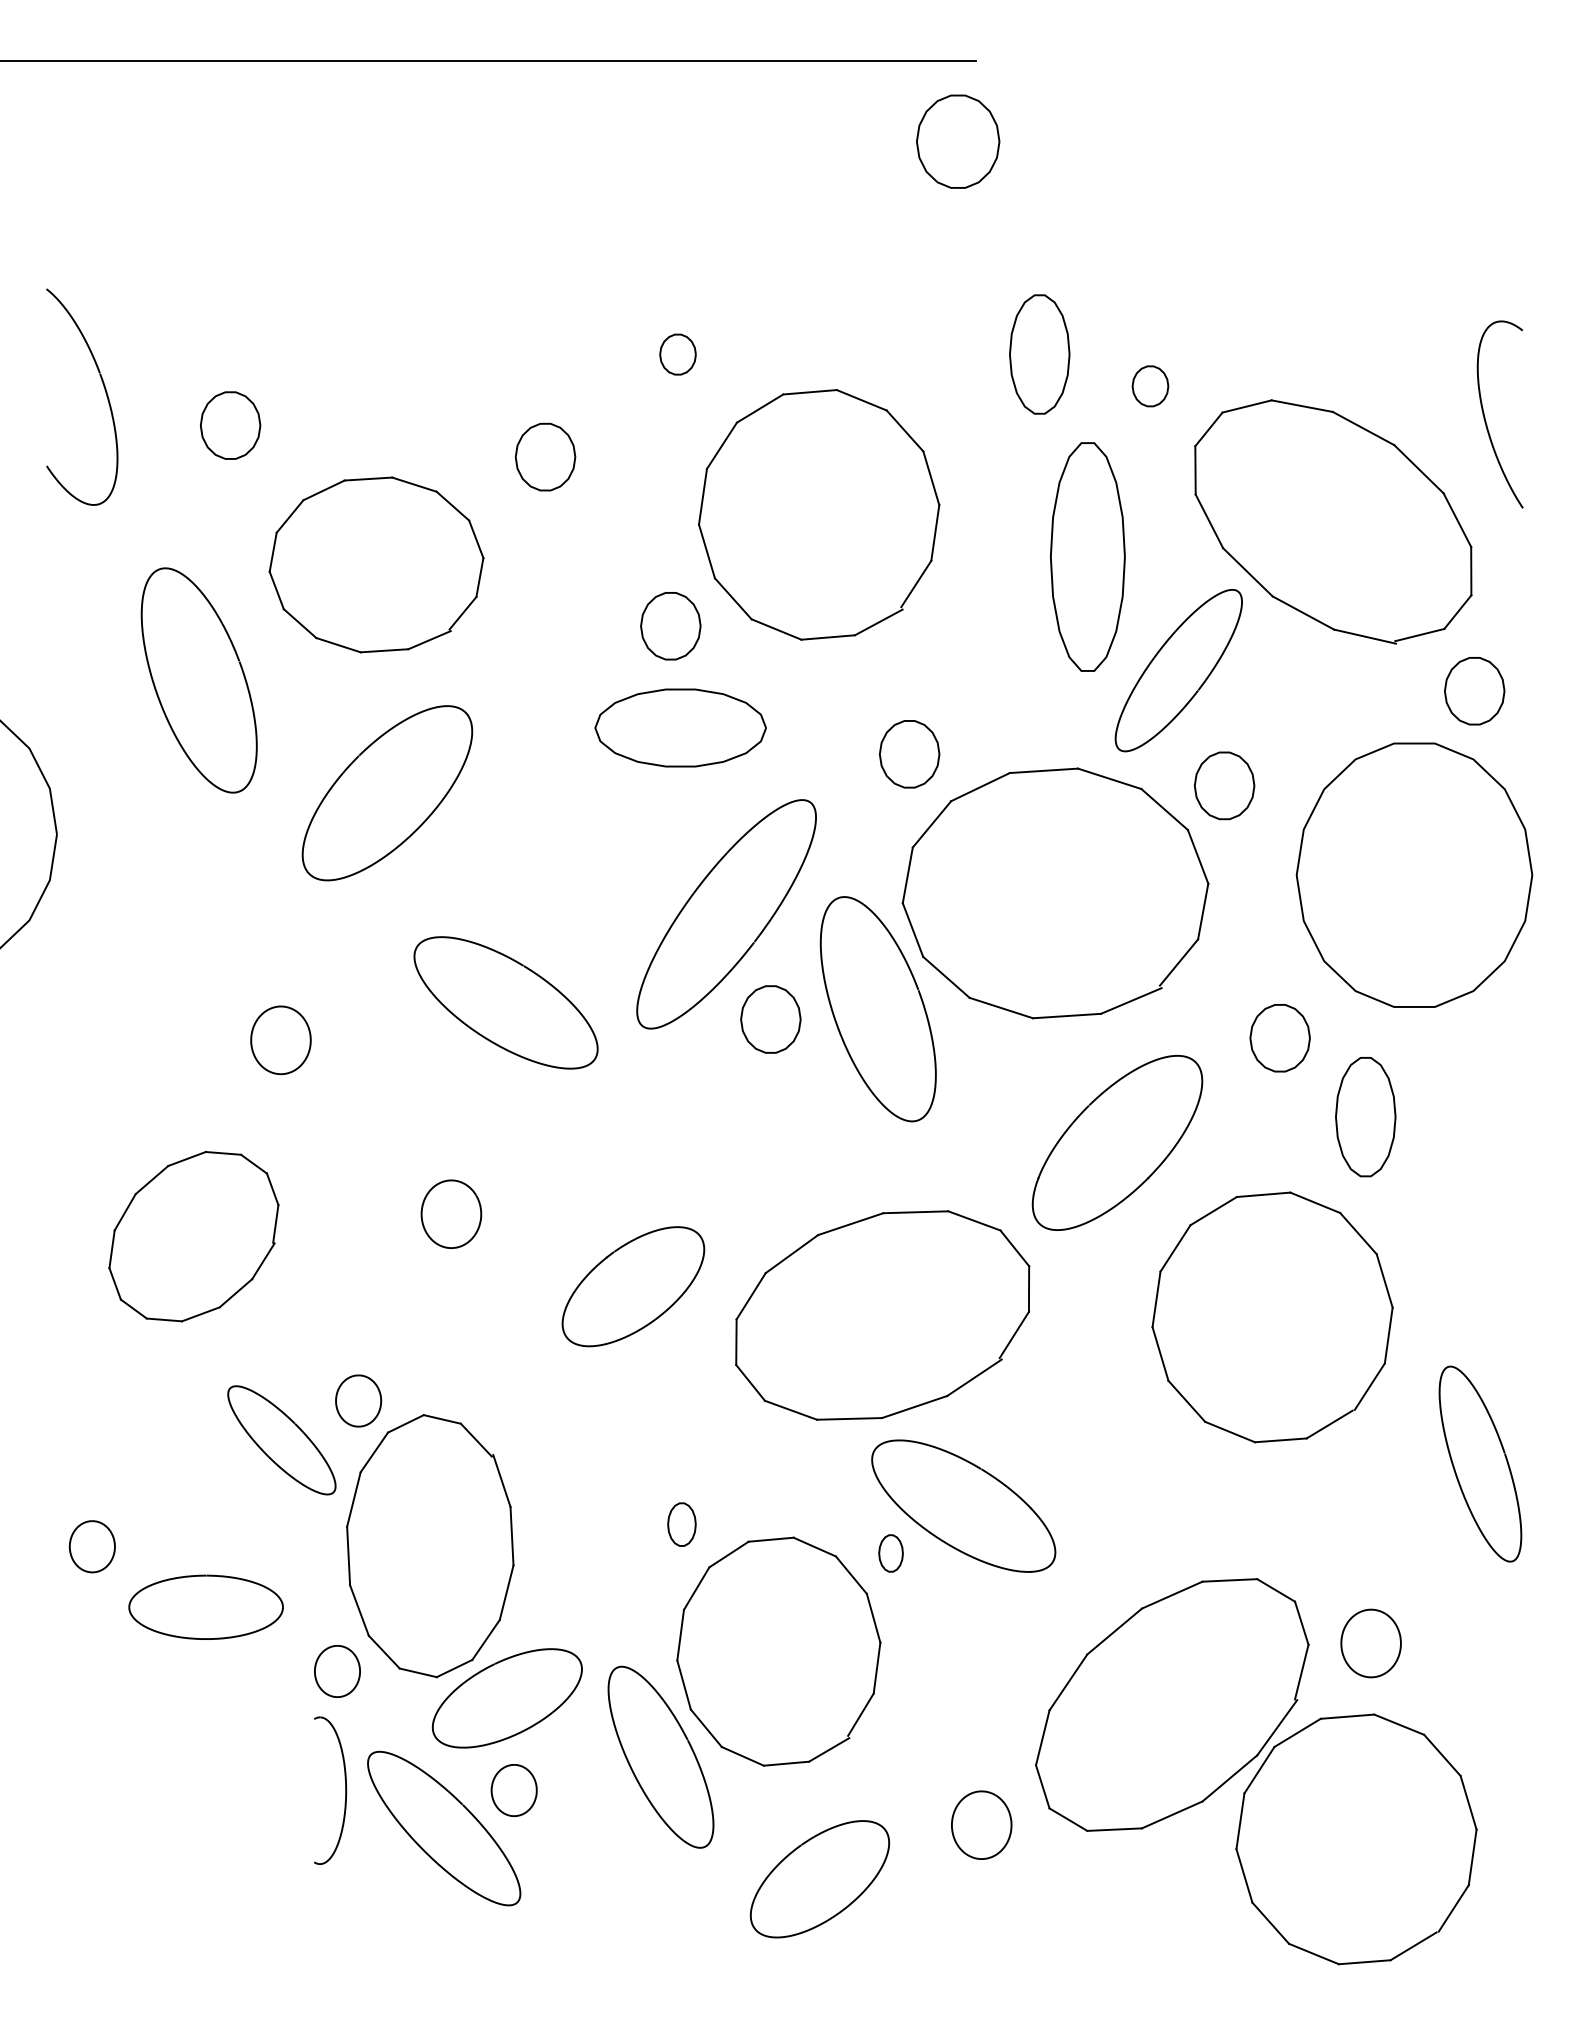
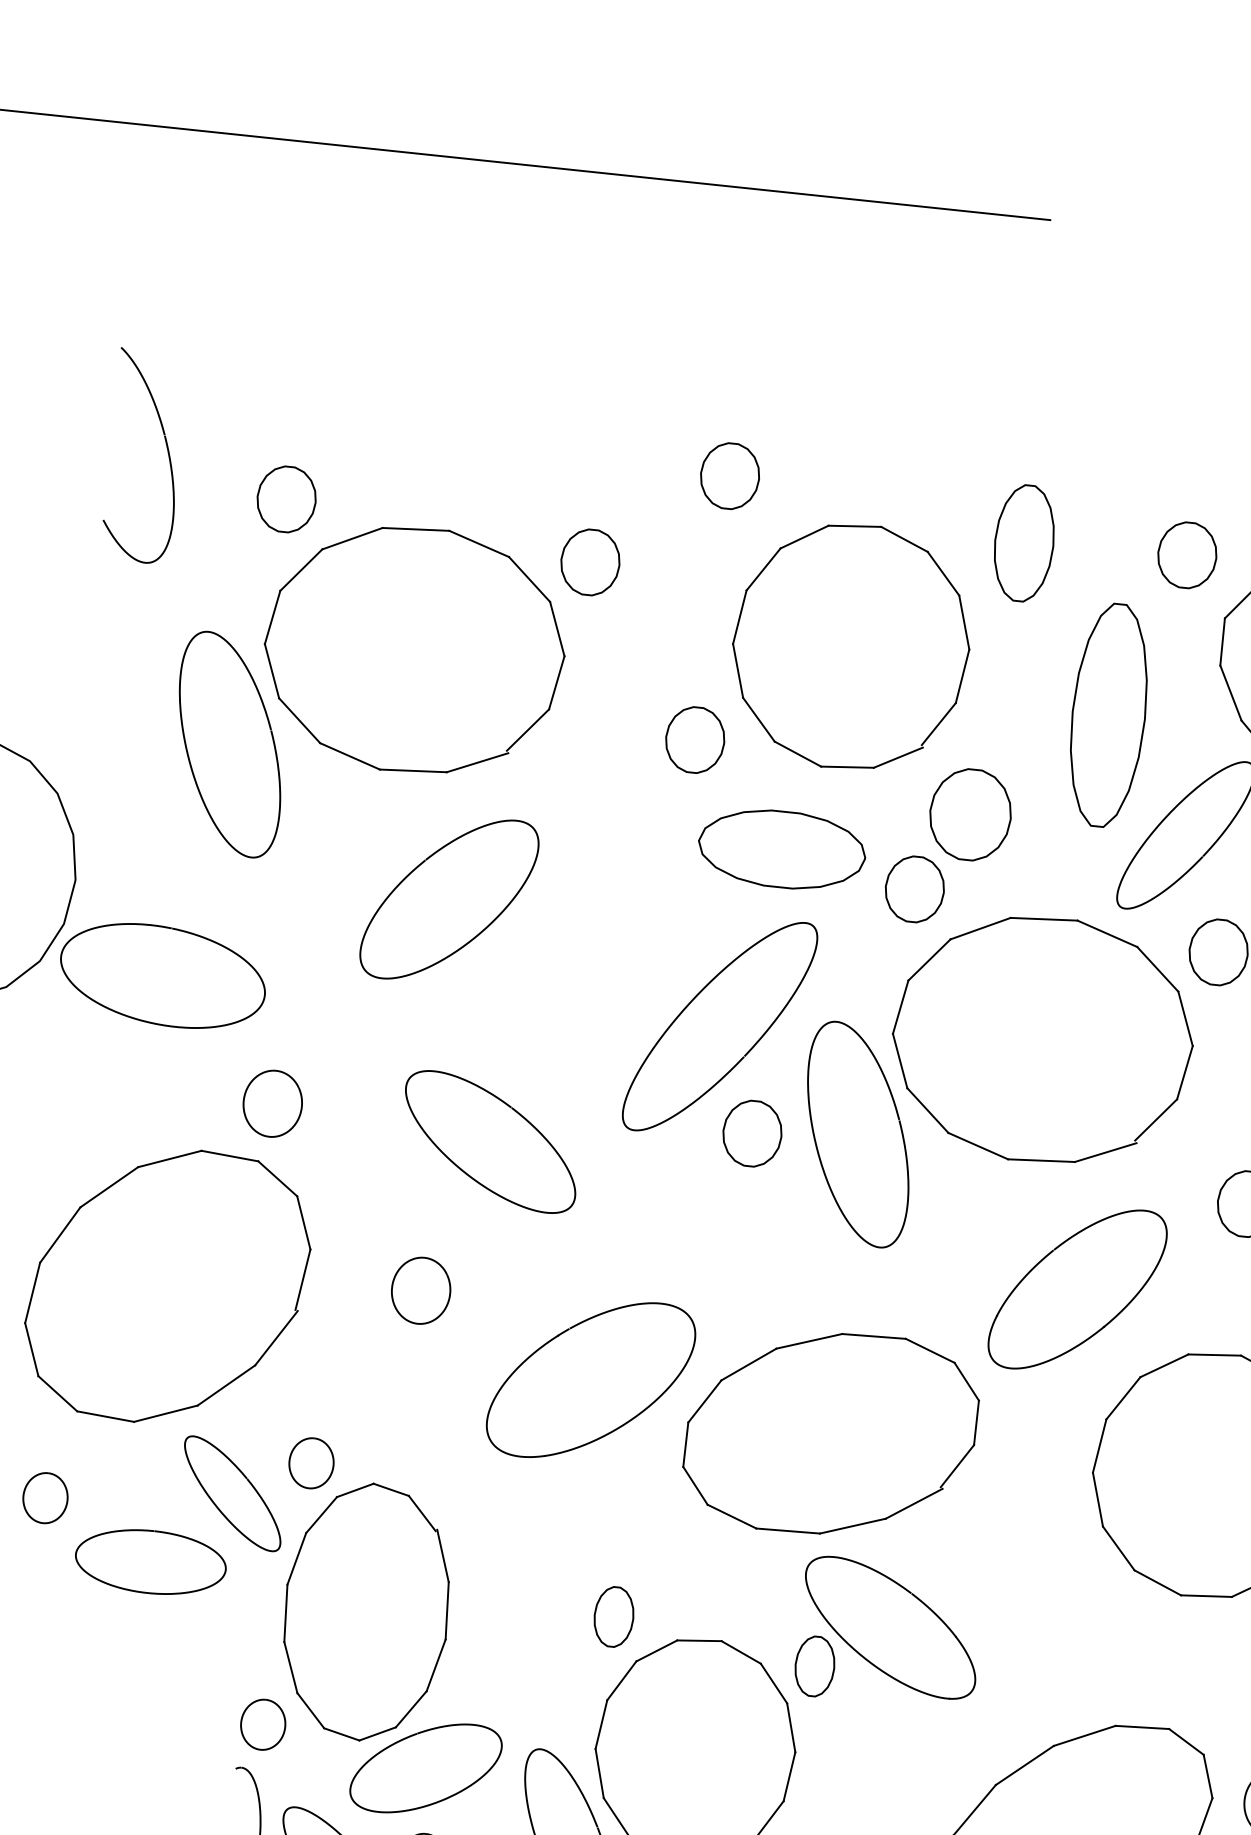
part: (958, 141) -> (970, 814), moved
part: (677, 354) -> (729, 475), size x1.67
part: (1039, 354) -> (1024, 543), moved
part: (1150, 386) -> (1187, 555), size x1.67
part: (376, 564) -> (414, 649), size x1.43
part: (680, 727) -> (782, 849), moved
curve: (419, 825) -> (477, 934), moved
curve: (525, 968) -> (513, 1110), moved
curve: (154, 970) -> (156, 1022), added
part: (193, 1236) -> (167, 1286), size x1.67
part: (633, 1286) -> (591, 1379), size x1.43
part: (681, 1524) -> (613, 1616), size x1.43
curve: (71, 1542) -> (25, 1491), moved
part: (890, 1553) -> (814, 1666), size x1.67
curve: (205, 1576) -> (153, 1531), moved

